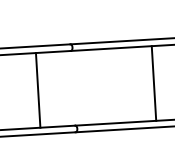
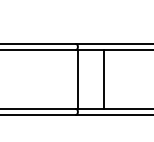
line: (154, 83) -> (104, 79), moved
line: (38, 90) -> (77, 79), moved

